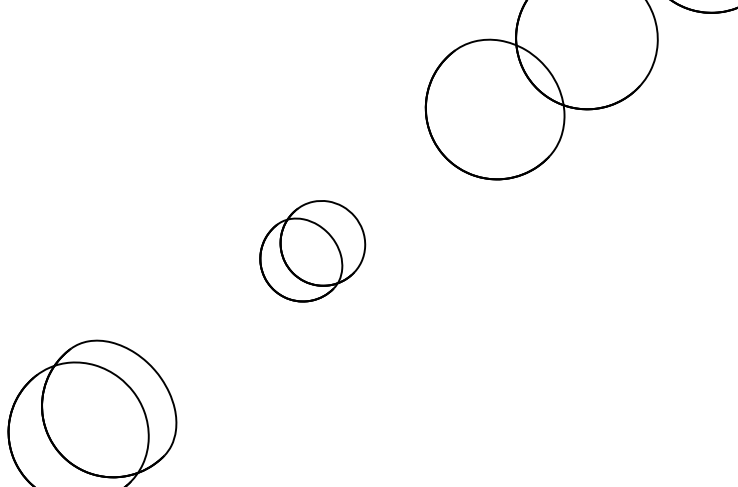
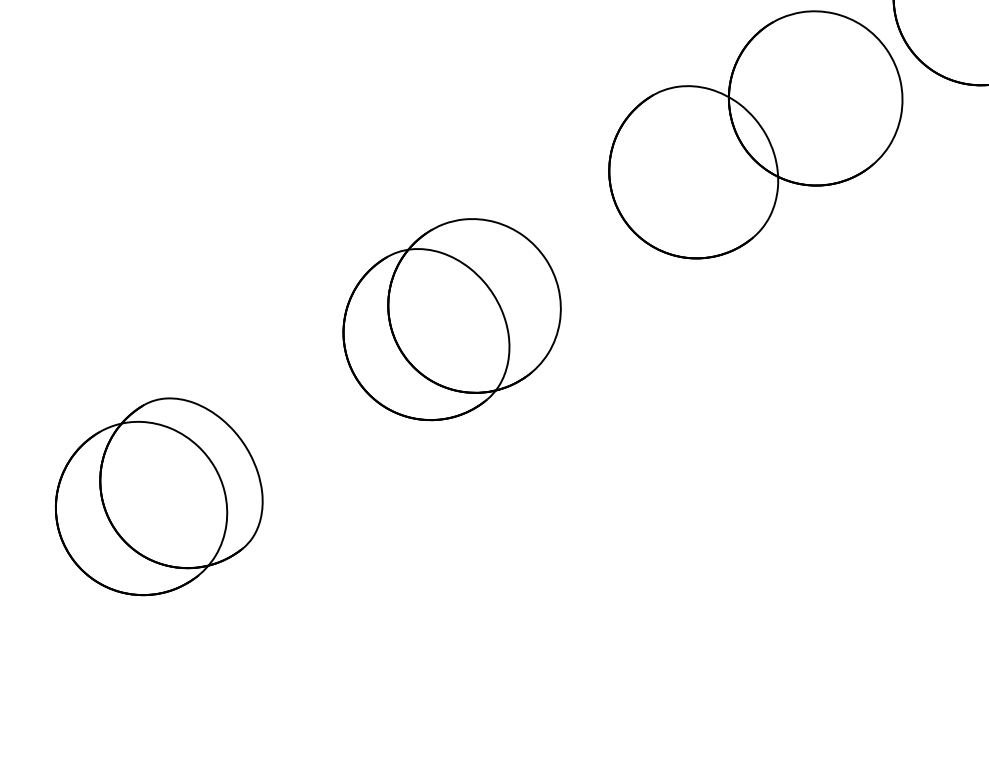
part: (312, 251) -> (451, 319), size x1.67

